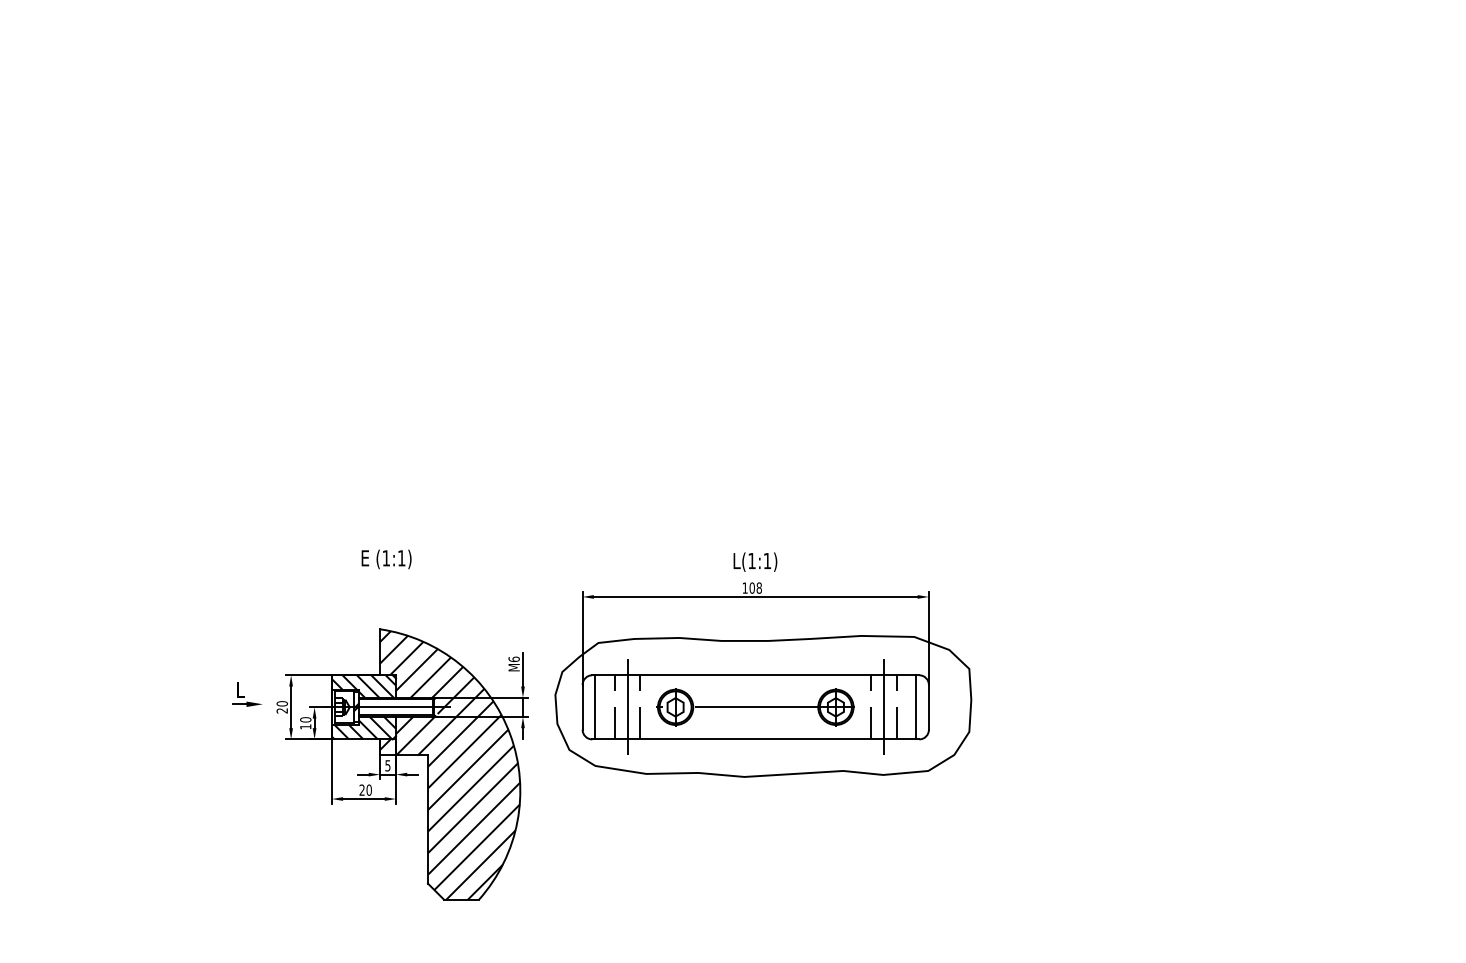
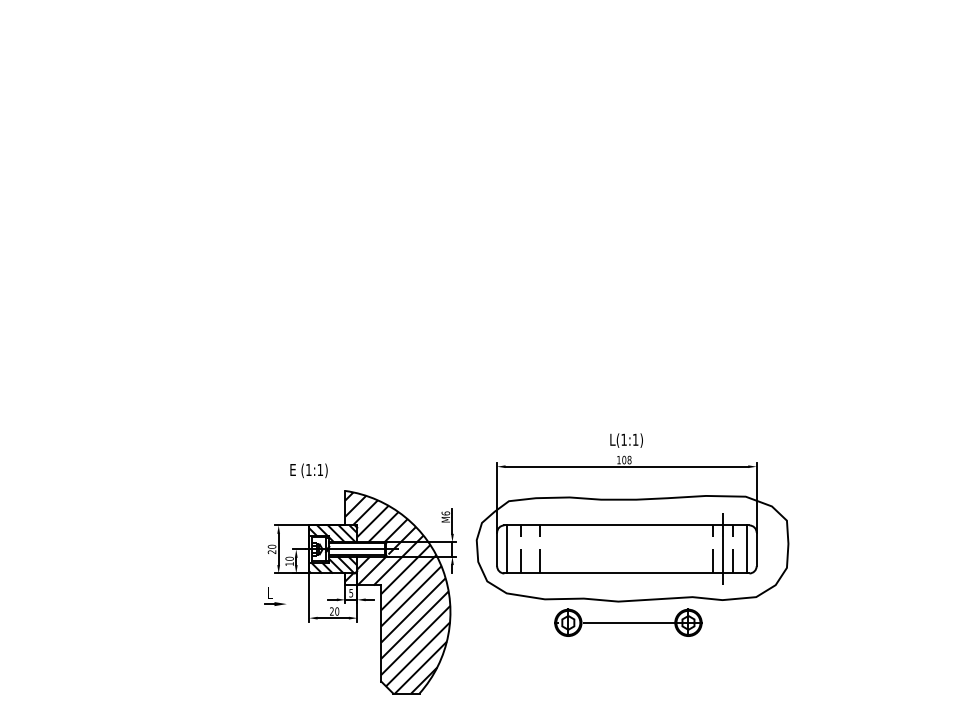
text: (386, 559) -> (308, 470), moved
part: (247, 694) -> (275, 596), moved
line: (627, 707) -> (530, 549), removed
part: (755, 707) -> (628, 623), moved

